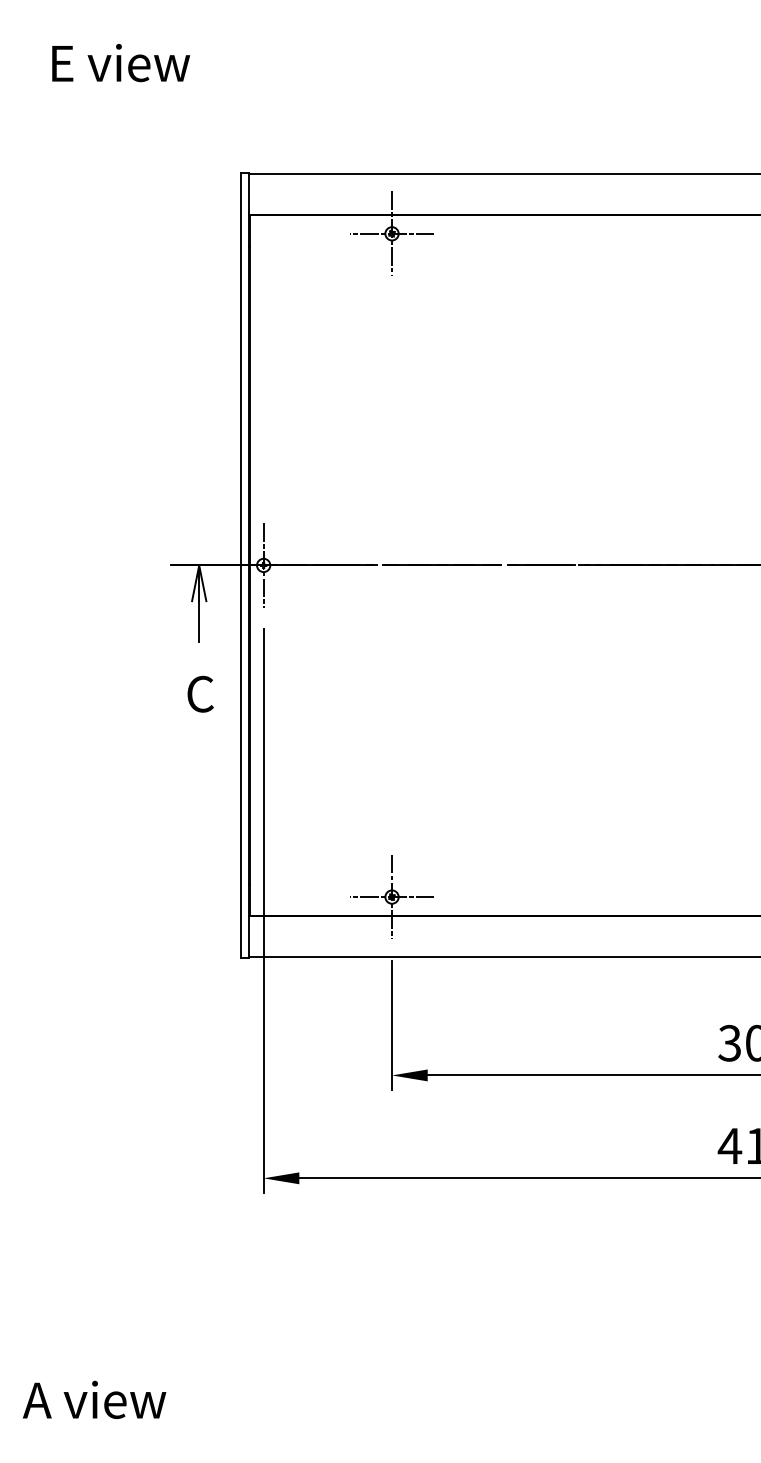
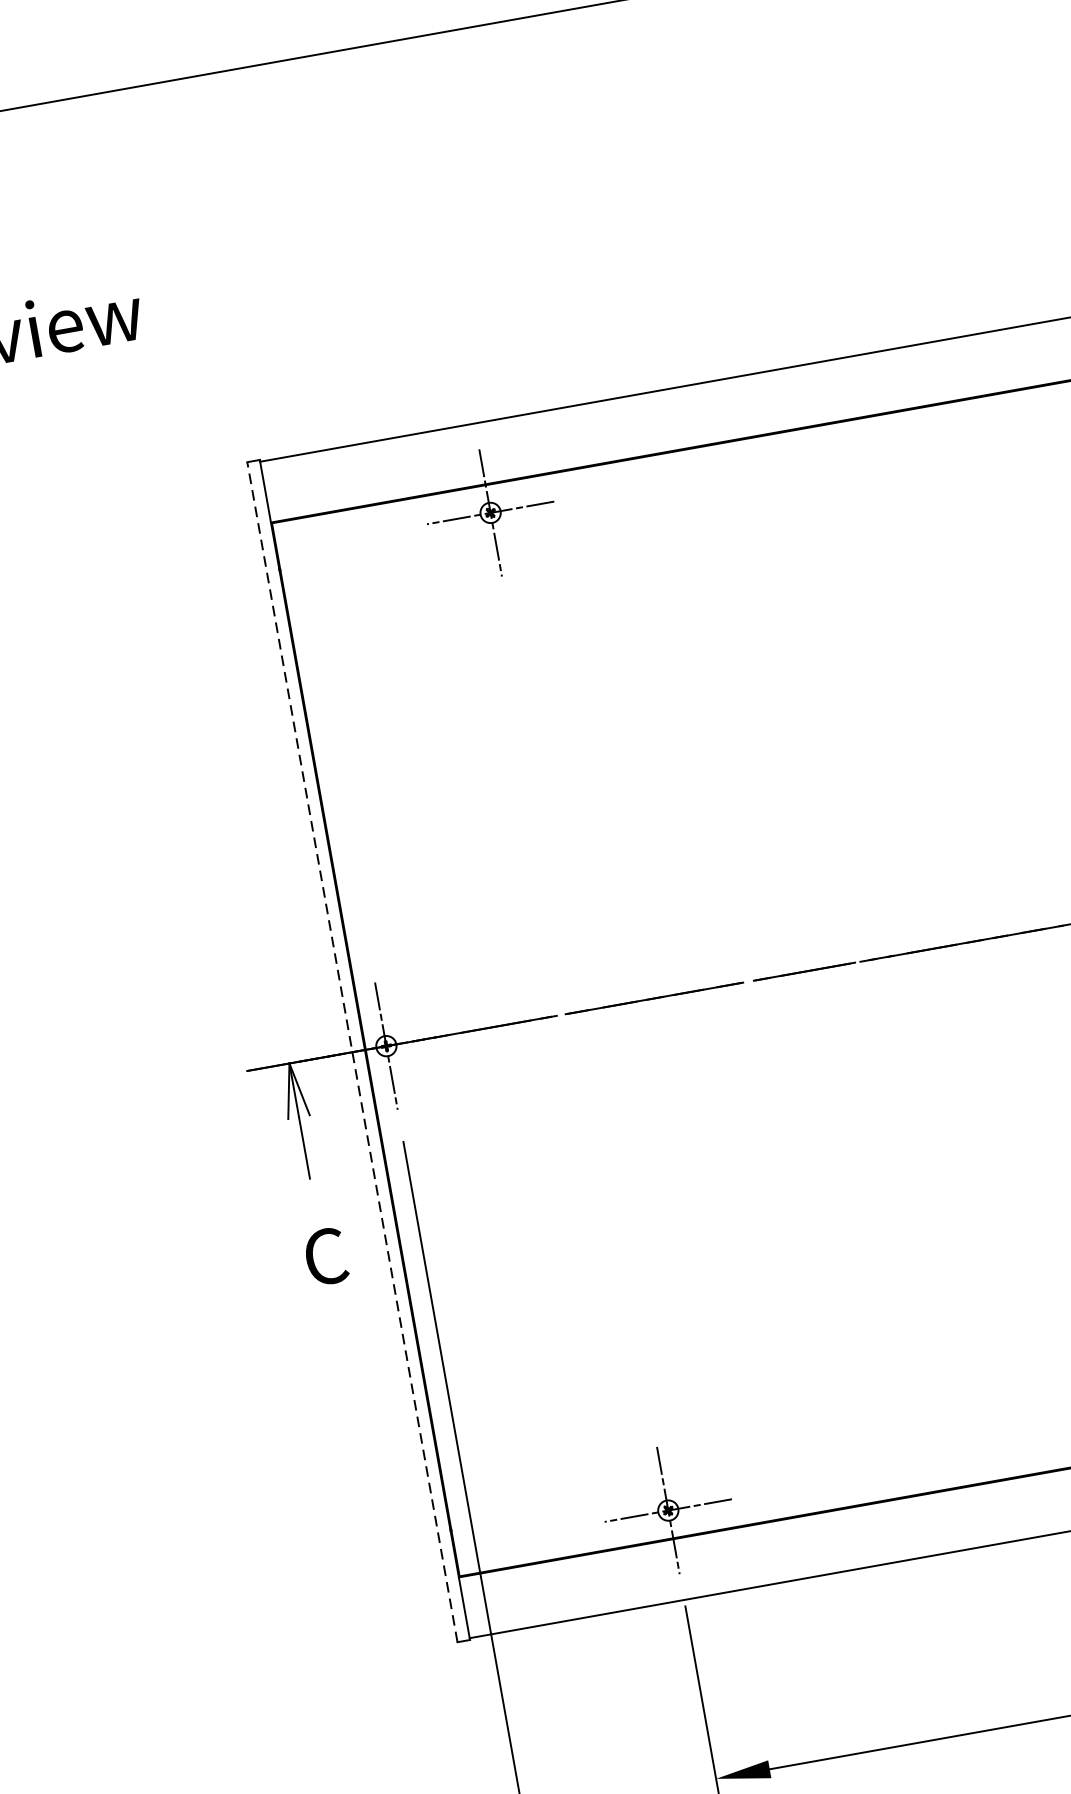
line: (241, 564) -> (352, 1050), solid -> dashed

